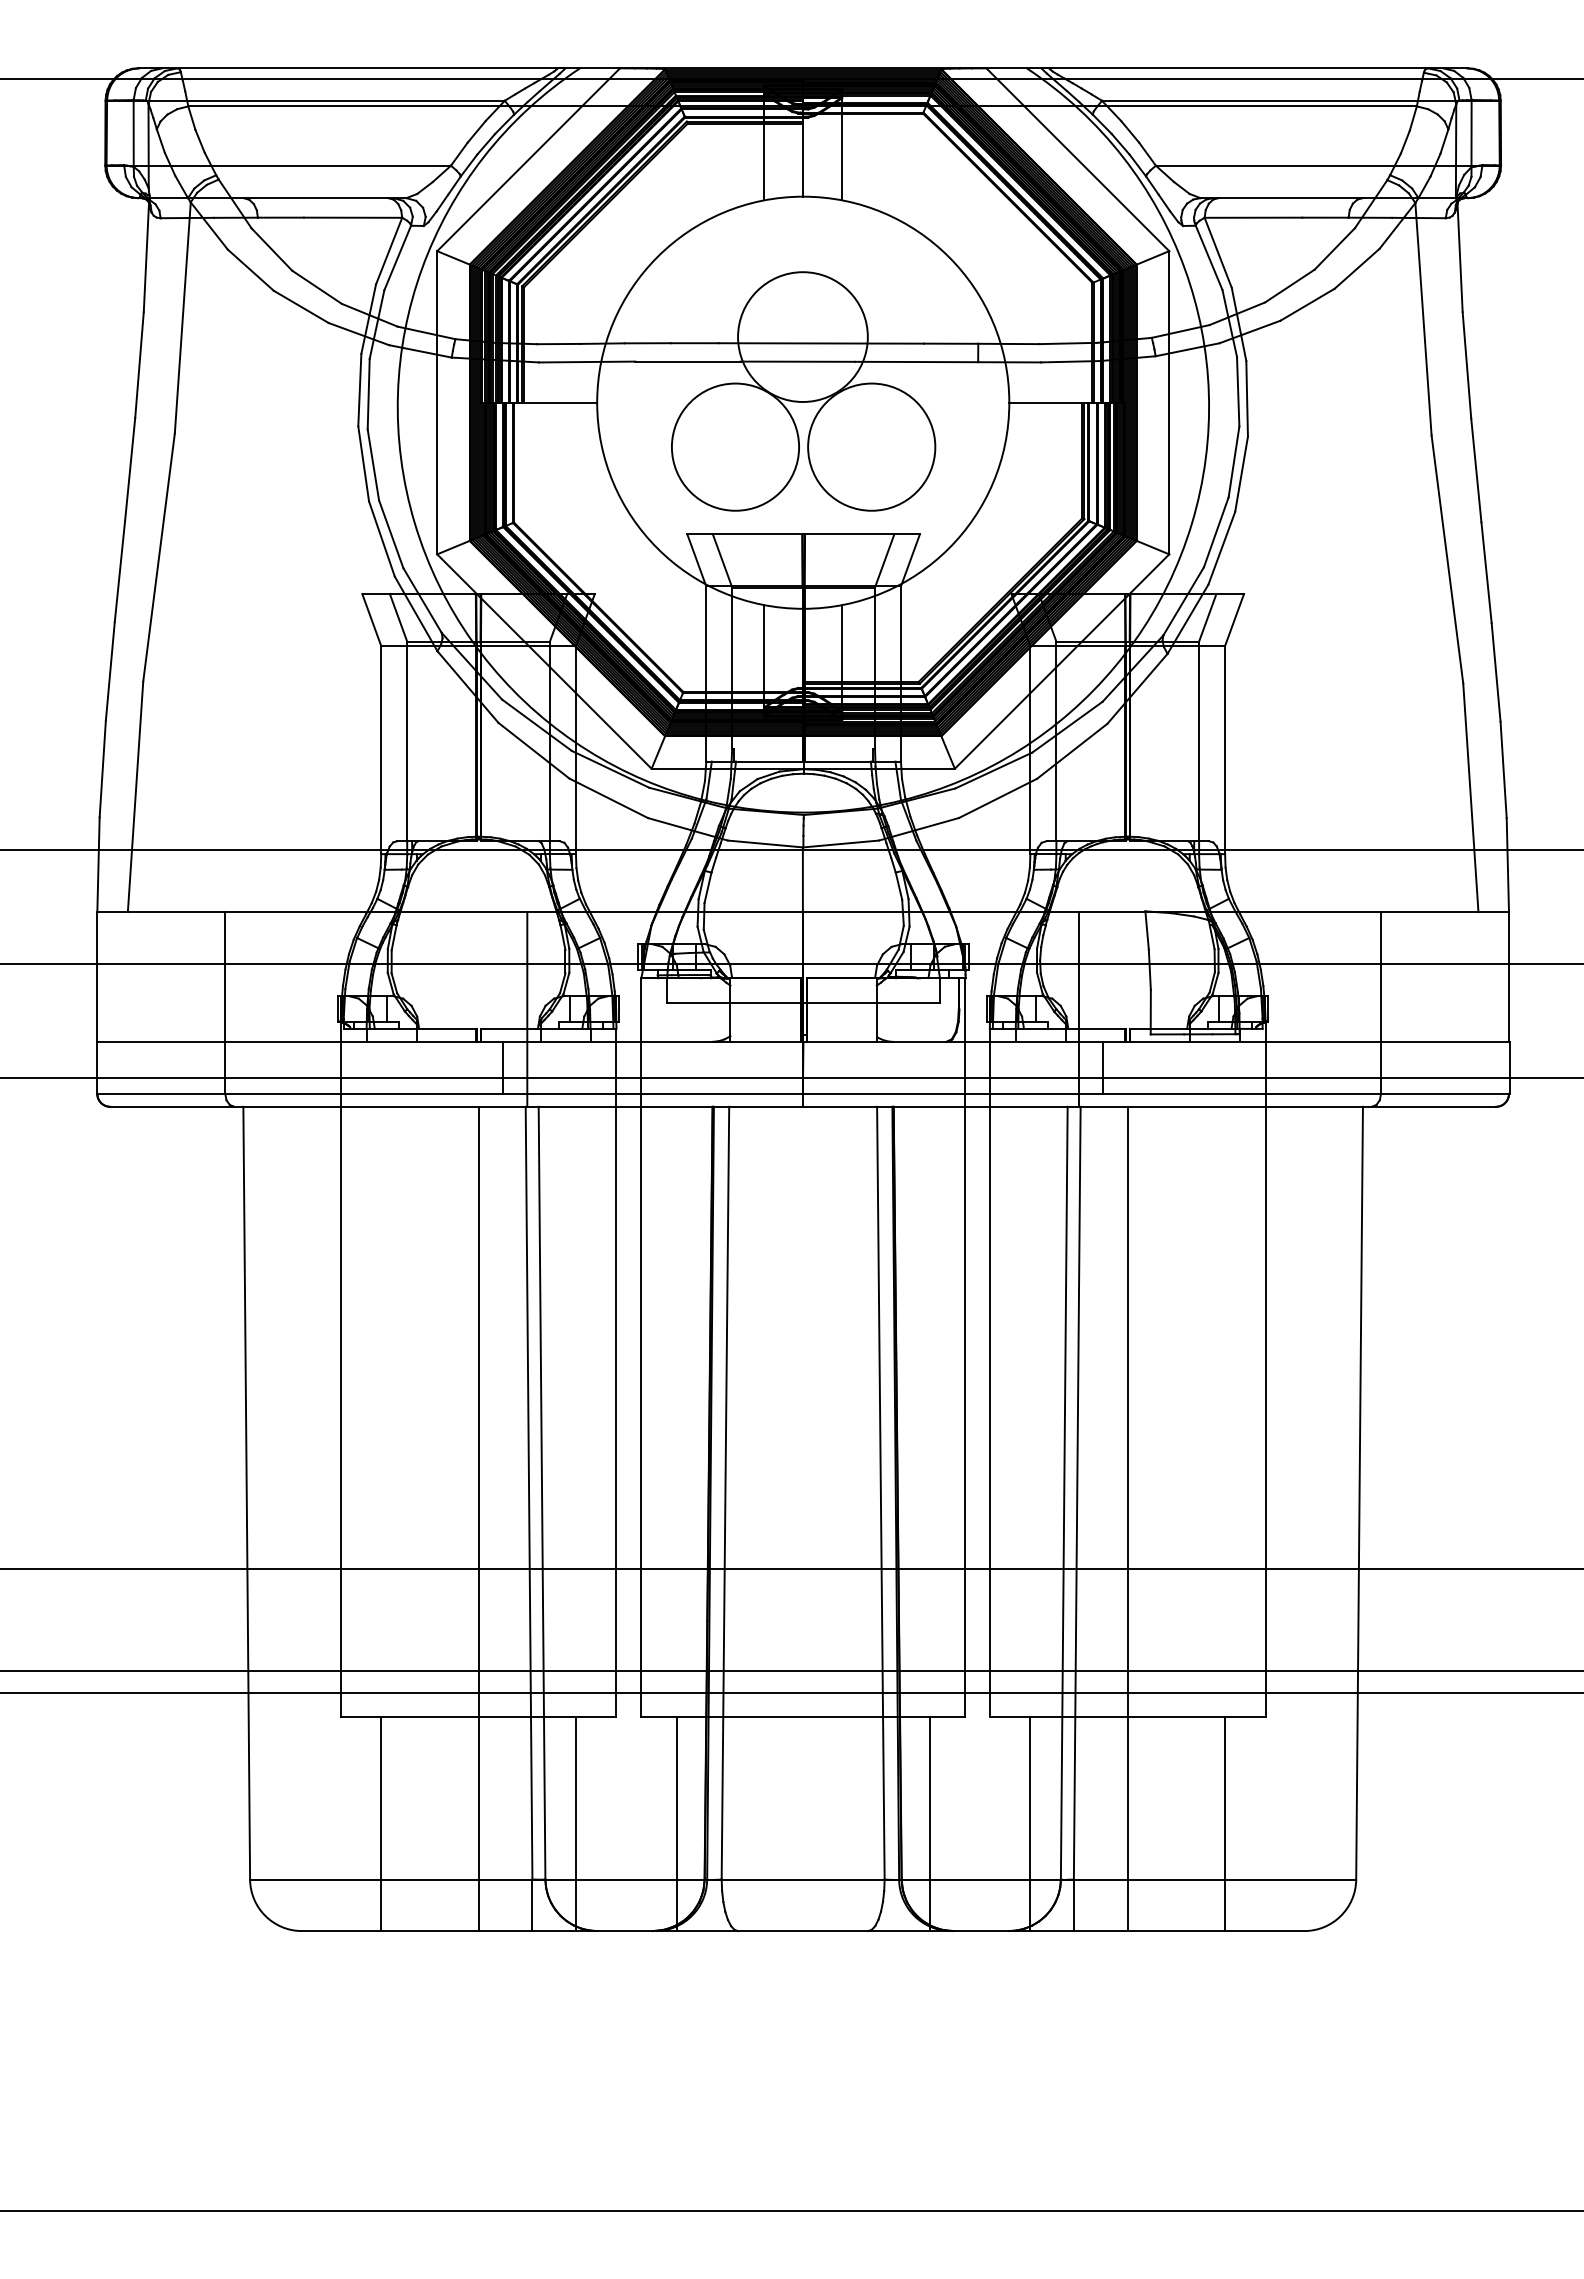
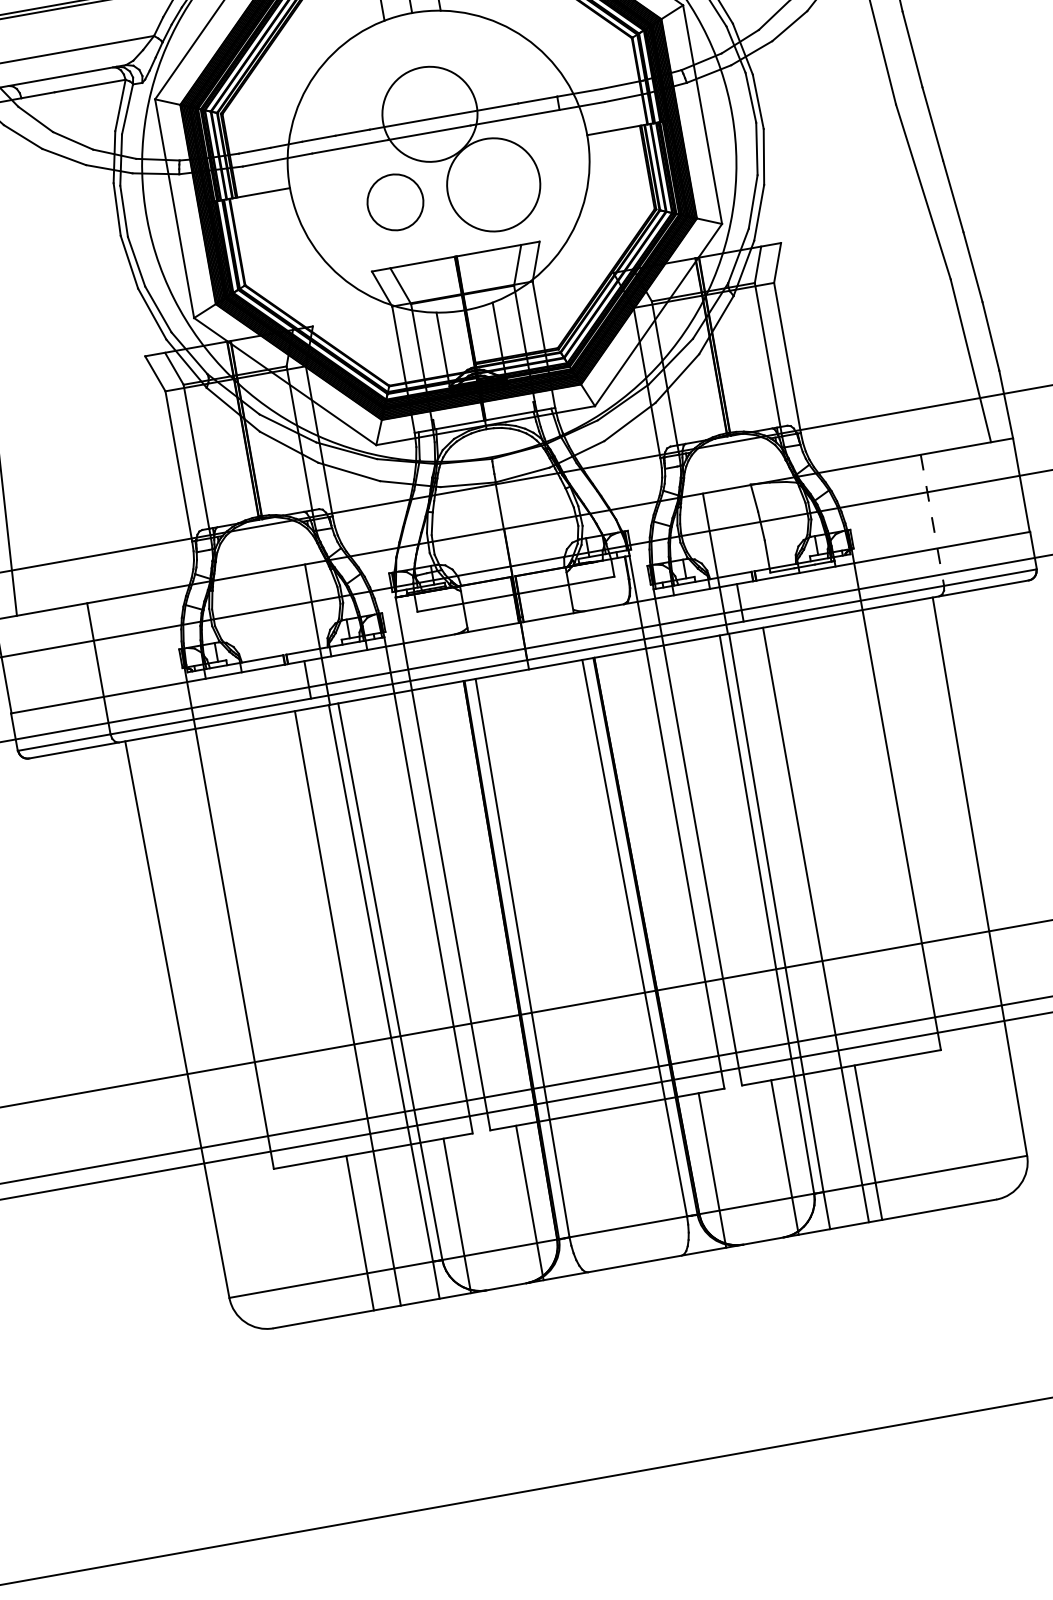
circle: (735, 446) -> (395, 201), size x0.6
line: (1381, 1002) -> (932, 519), solid -> dashed
line: (381, 1823) -> (360, 1232), moved
line: (1225, 1823) -> (868, 1142), moved

